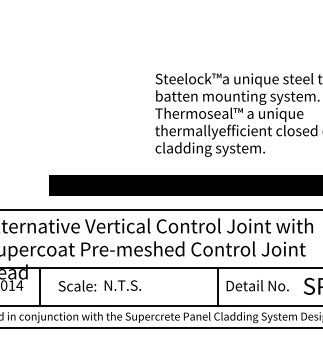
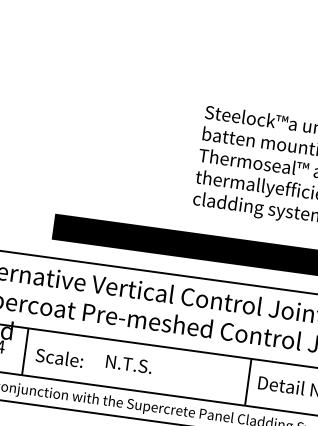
text: (77, 285) -> (59, 357), moved

